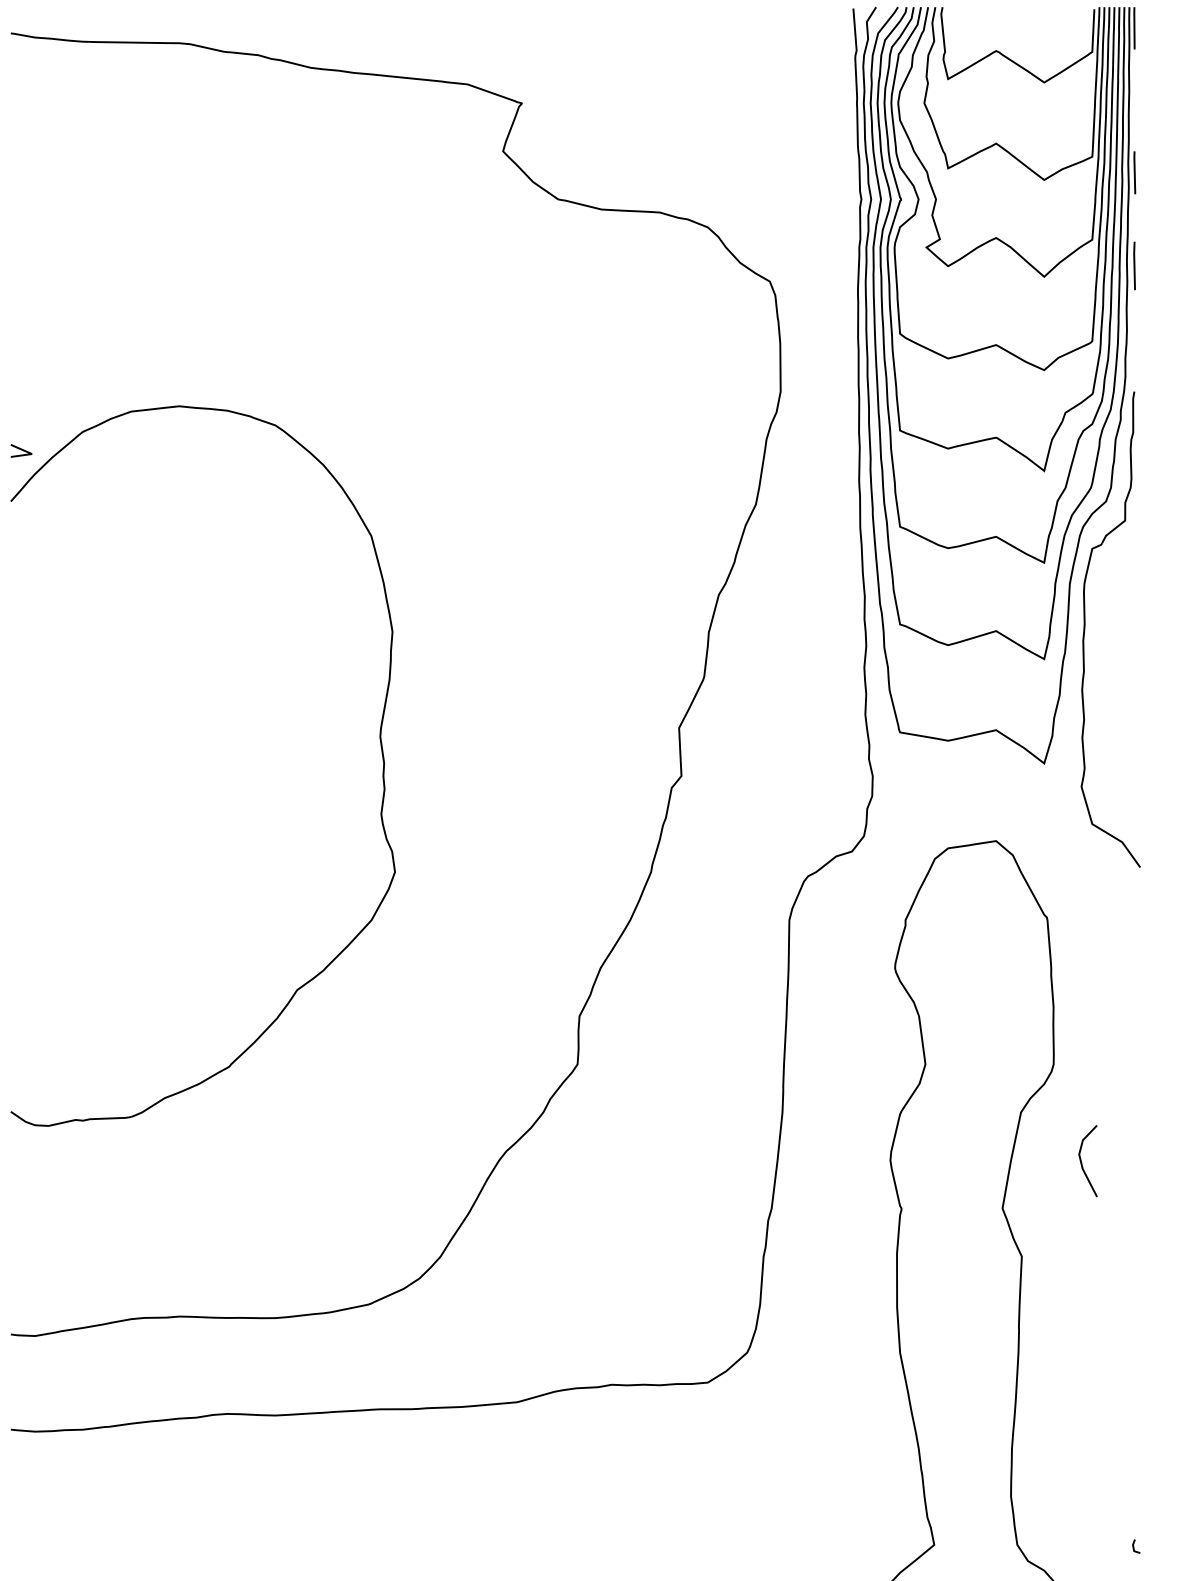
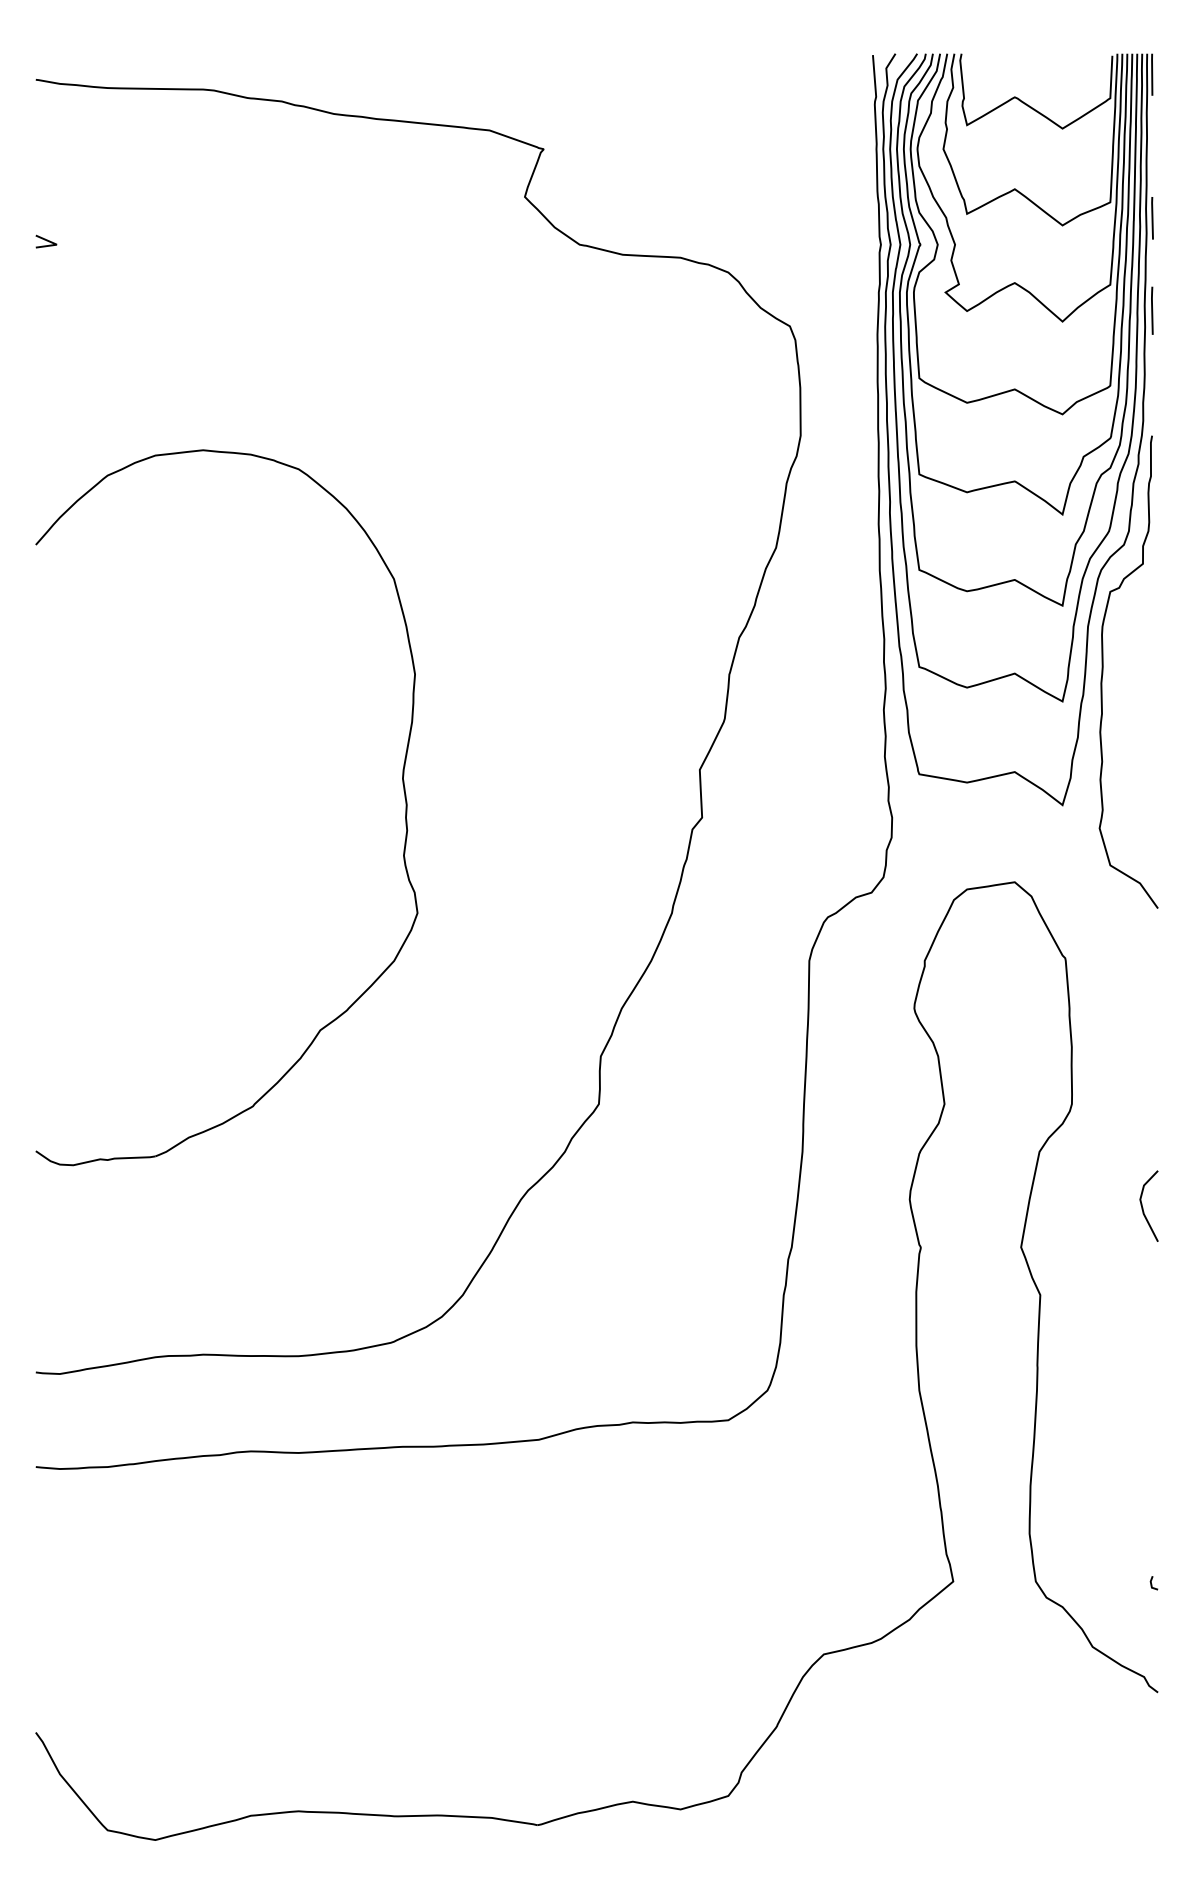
line: (21, 450) -> (46, 241), moved
line: (1082, 1162) -> (1143, 1207), moved

